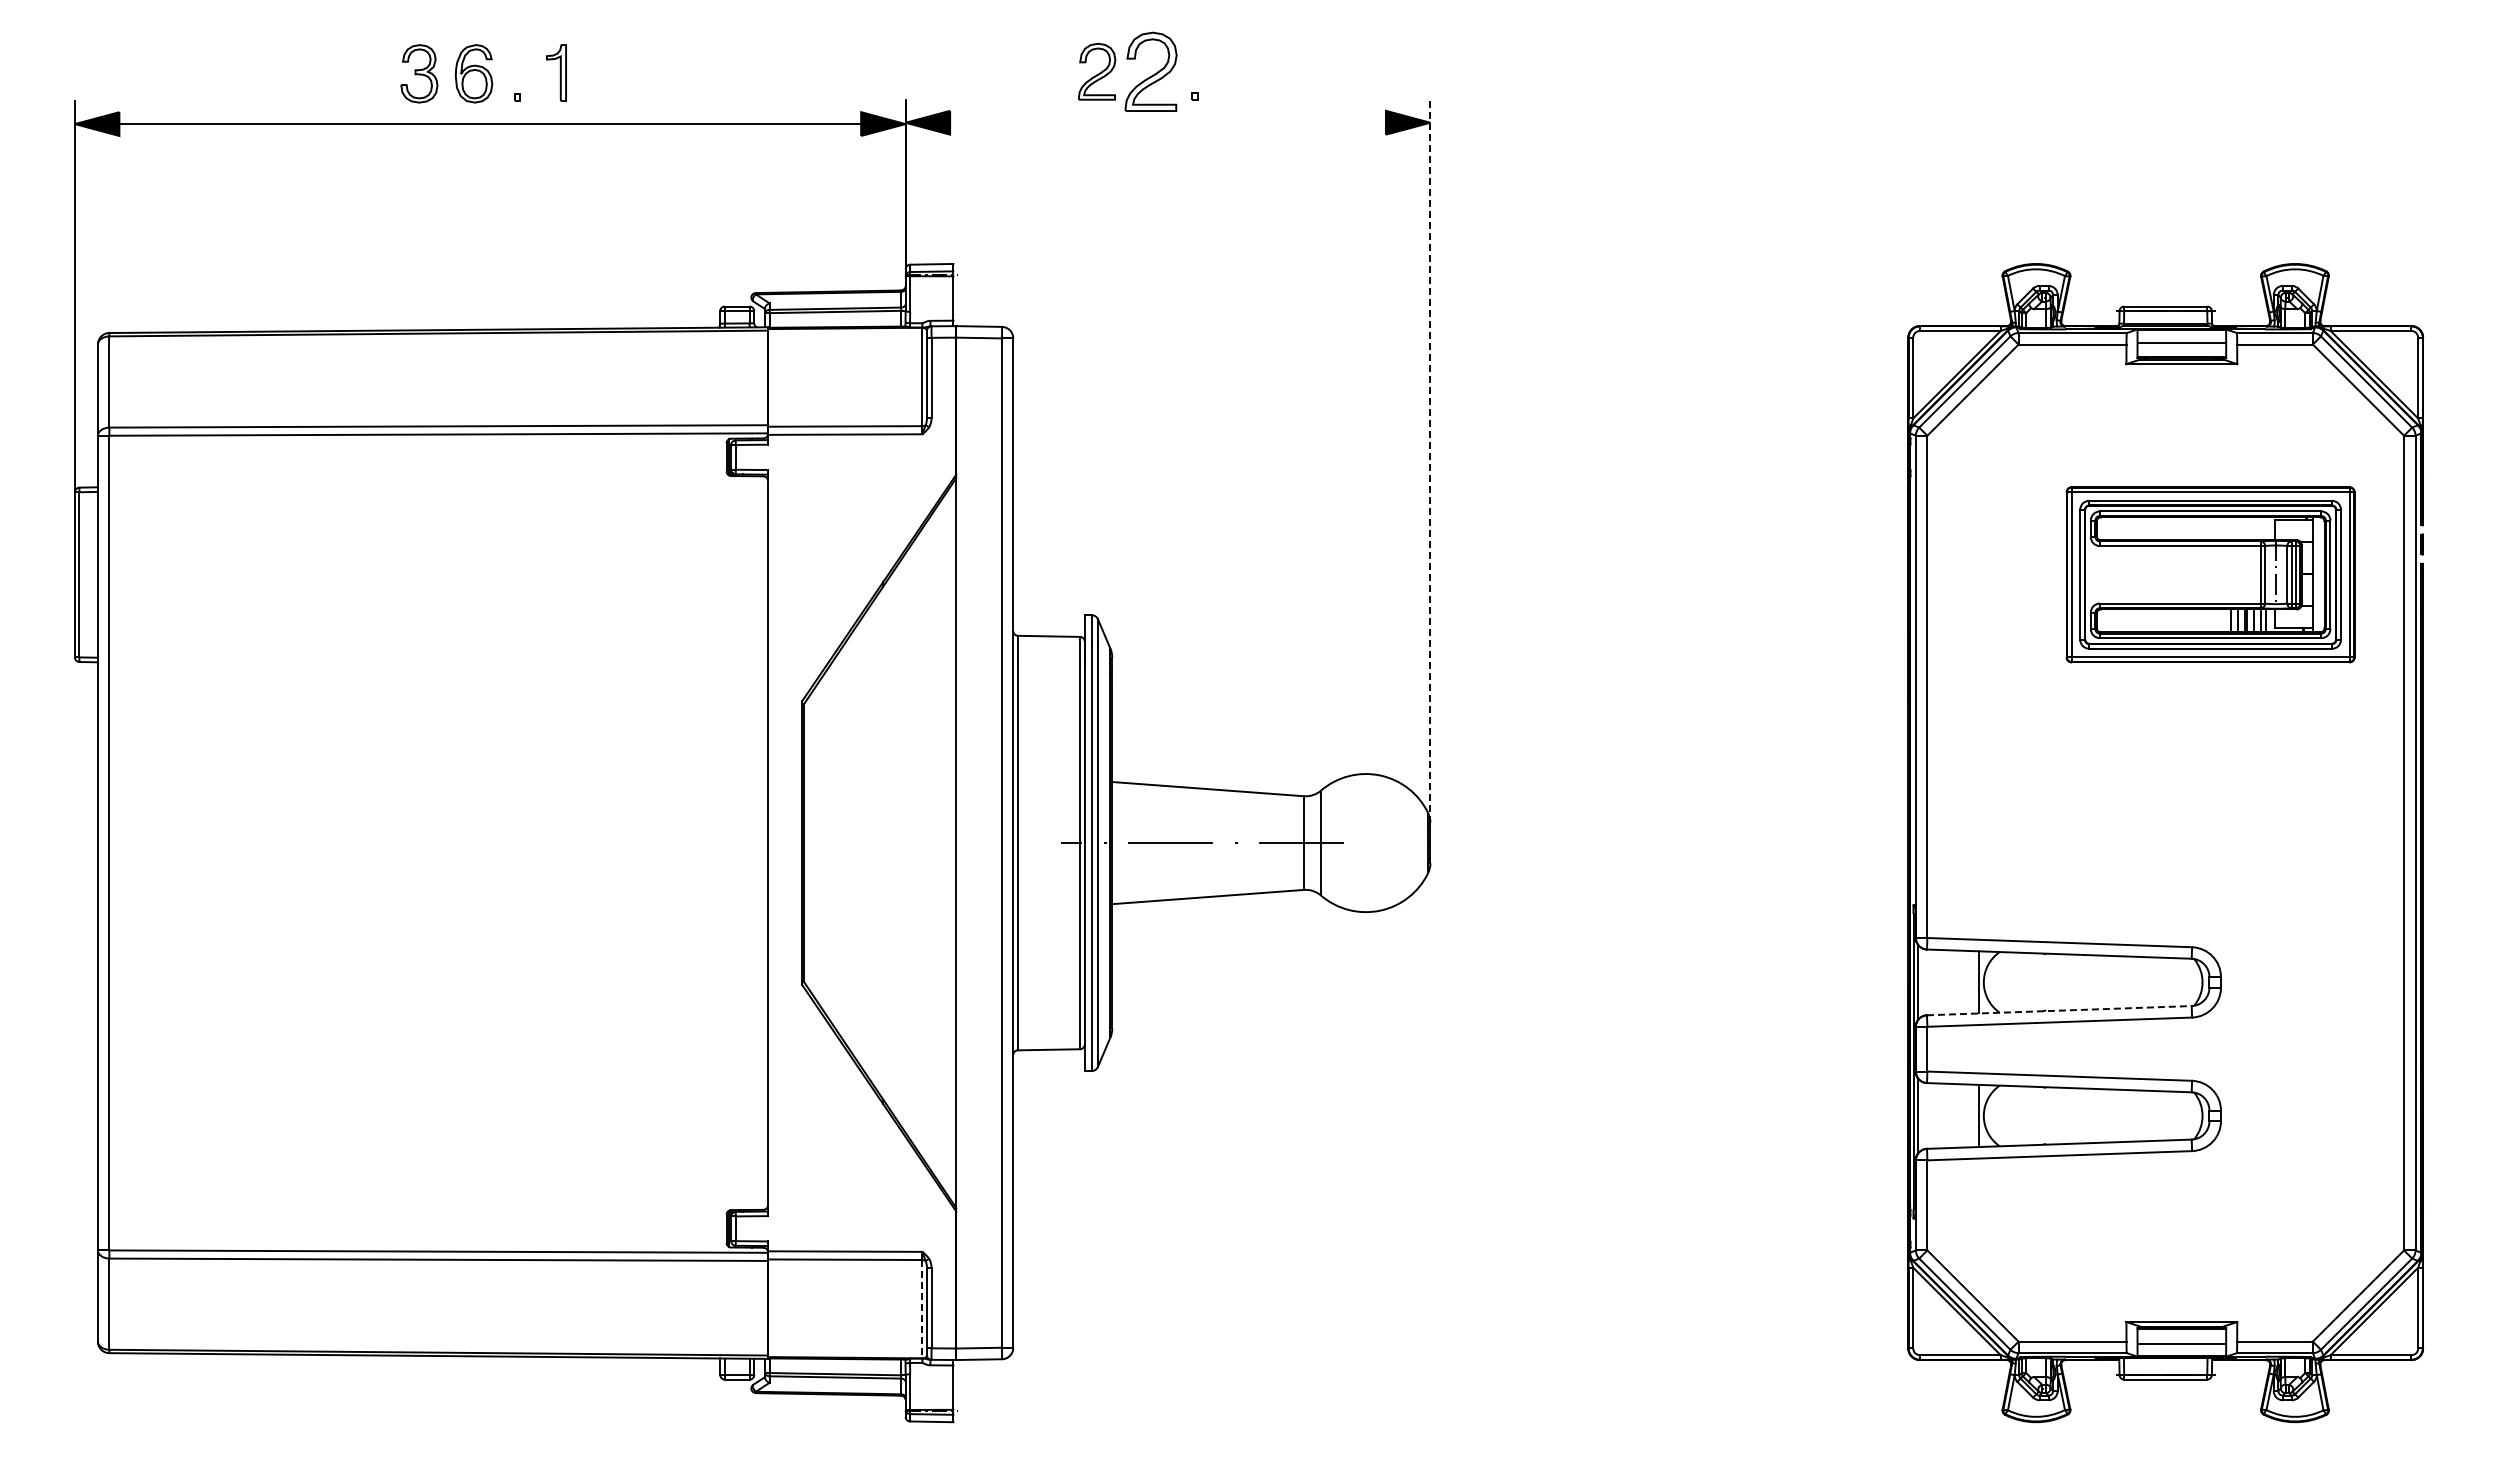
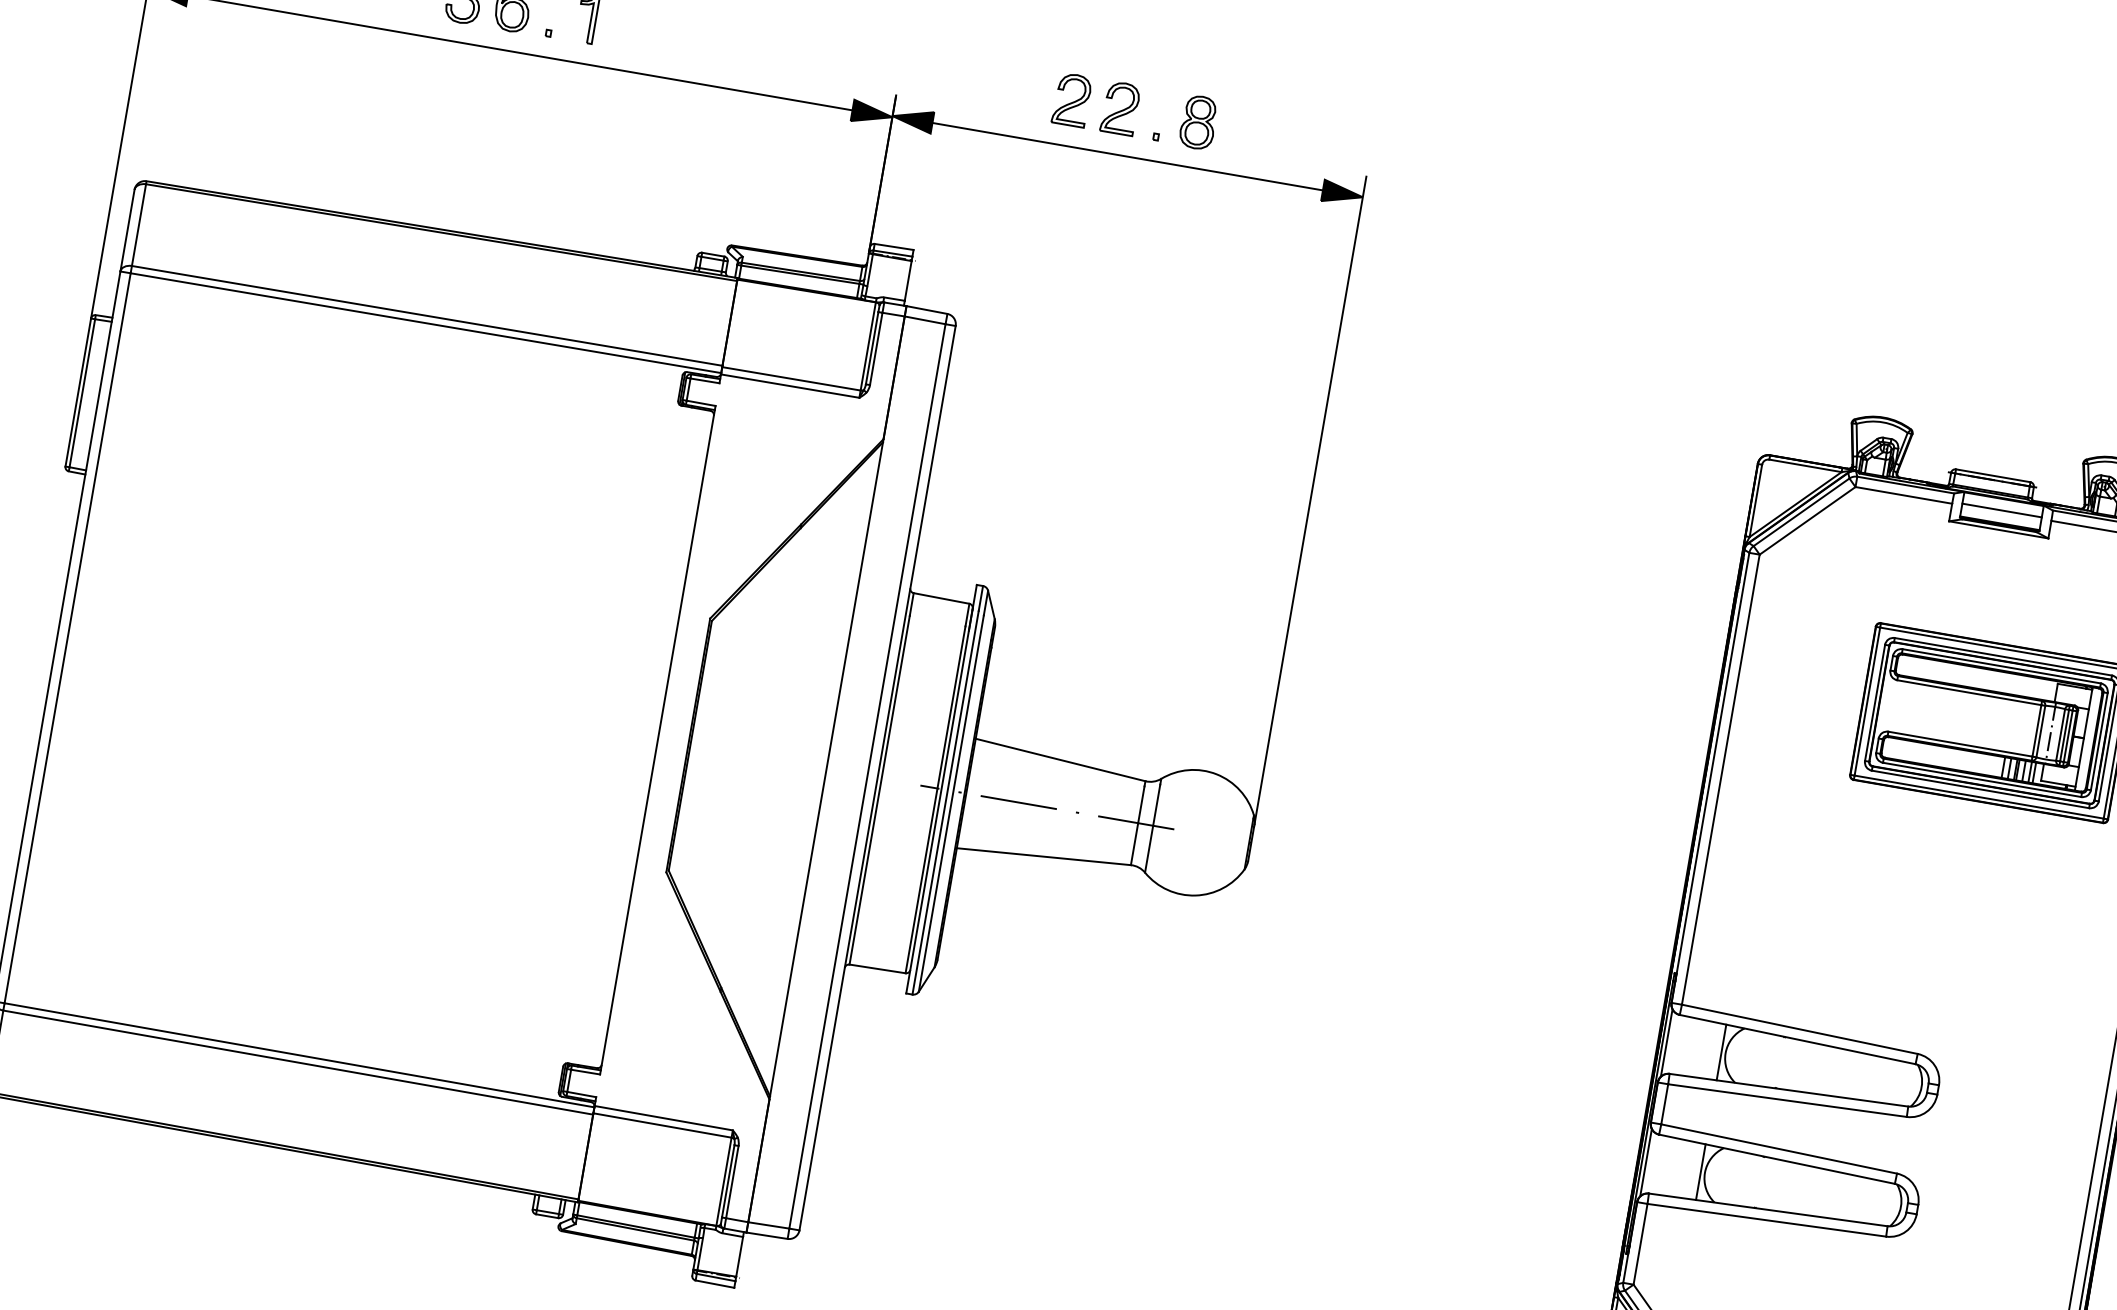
part: (1151, 71) -> (1120, 108), size x0.71
part: (1238, 72) -> (1198, 122), added
line: (1167, 122) -> (1127, 156), added
line: (1430, 461) -> (1310, 500), dashed -> solid
line: (2059, 1010) -> (1789, 1090), dashed -> solid
line: (922, 1309) -> (724, 1182), dashed -> solid

